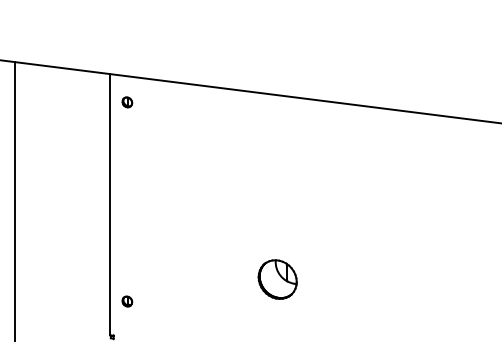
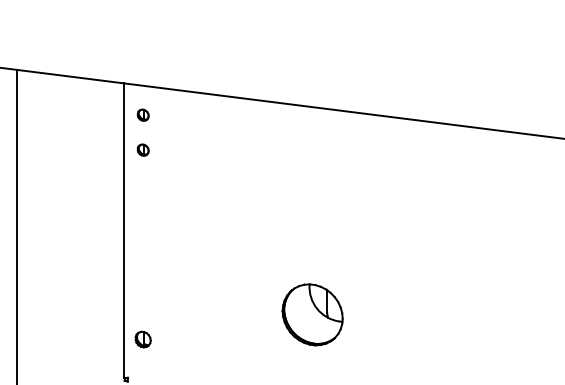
part: (127, 133) -> (143, 150), added
part: (277, 279) -> (312, 314), size x1.4
part: (127, 301) -> (143, 339), size x1.4

